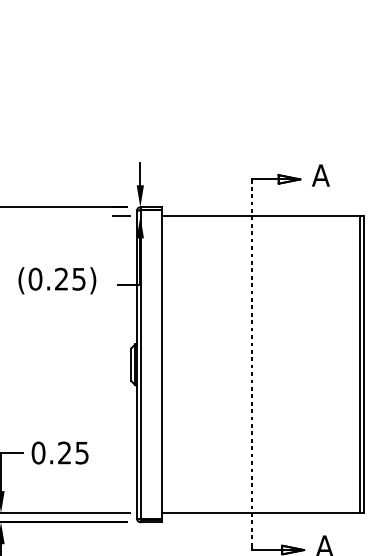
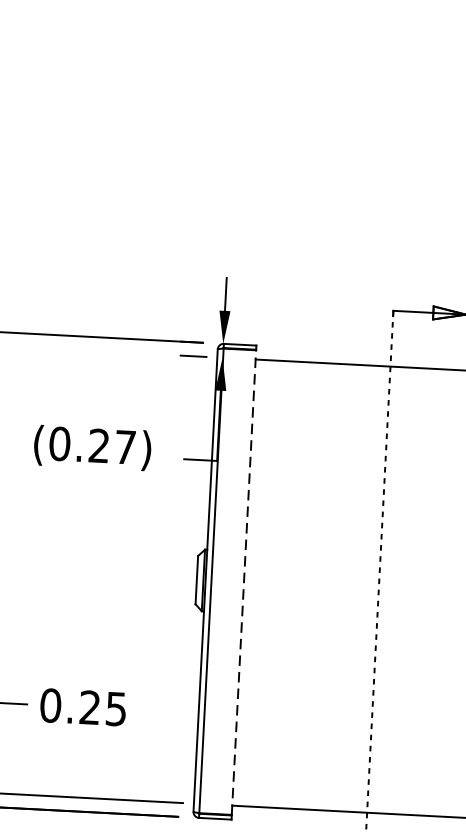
text: (78, 279) -> (124, 447), (0.25) -> (0.27)
line: (162, 364) -> (244, 582), solid -> dashed

